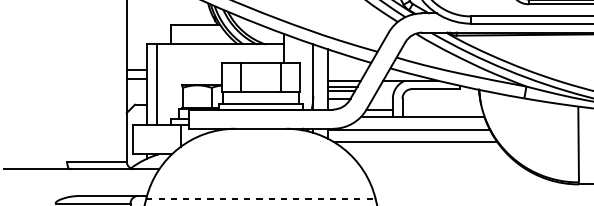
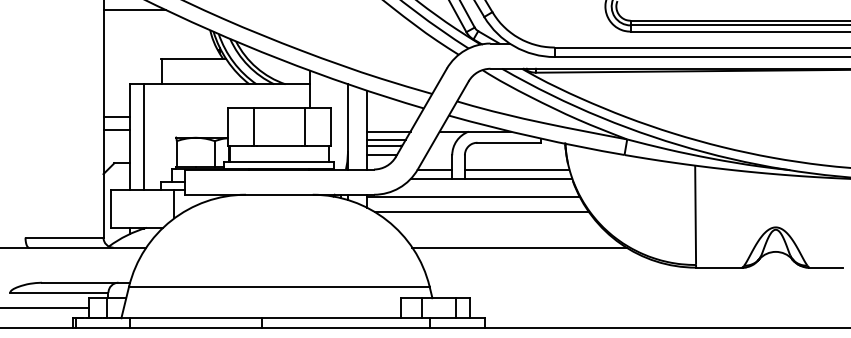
line: (441, 109) -> (516, 169), added
line: (444, 169) -> (519, 247), added
line: (261, 198) -> (279, 286), dashed -> solid

